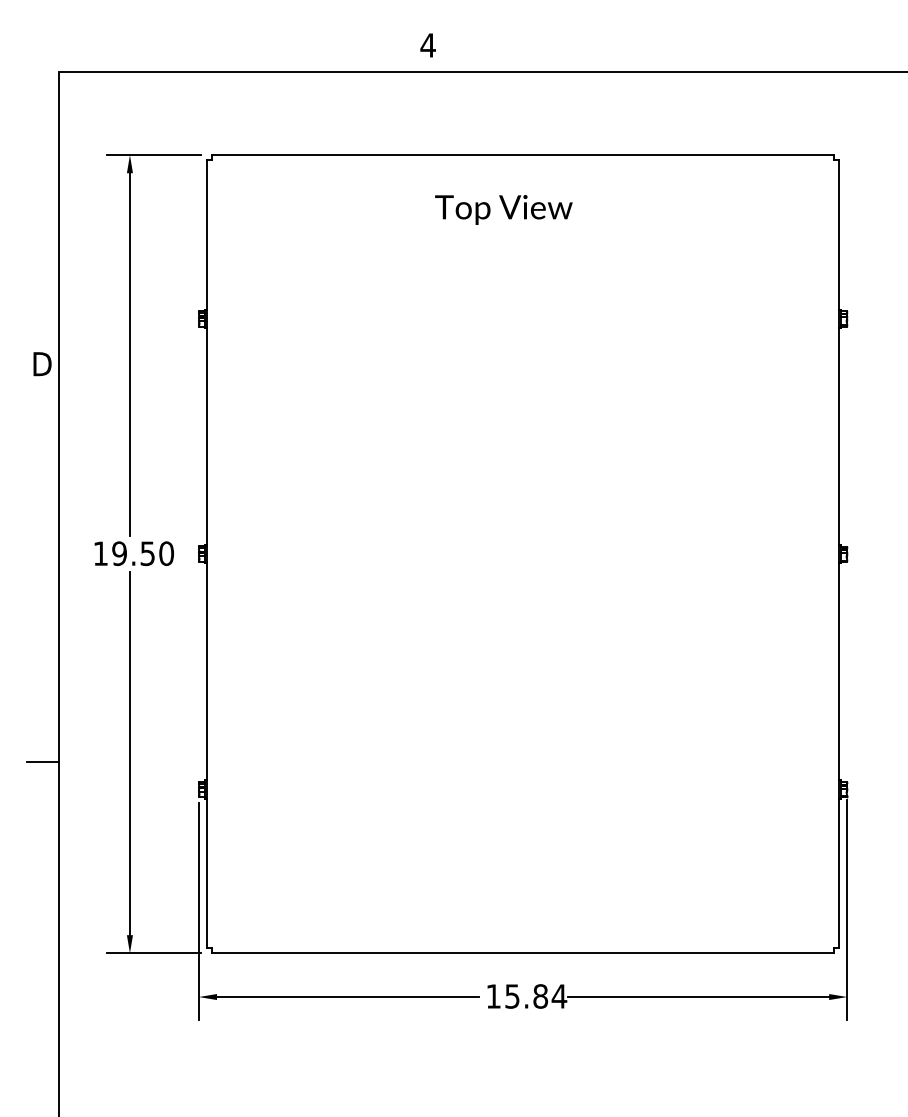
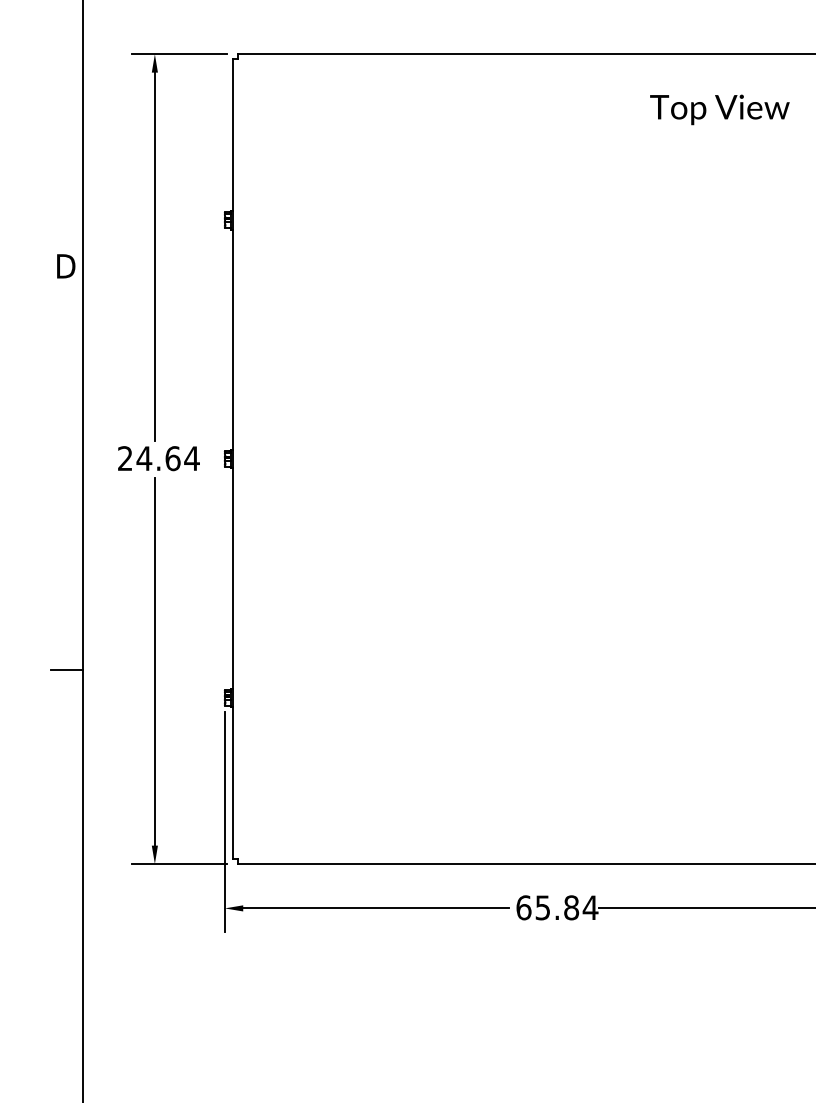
text: (503, 209) -> (719, 109), moved
text: (133, 553) -> (158, 458), 19.50 -> 24.64
text: (493, 996) -> (523, 907), 15.84 -> 65.84

